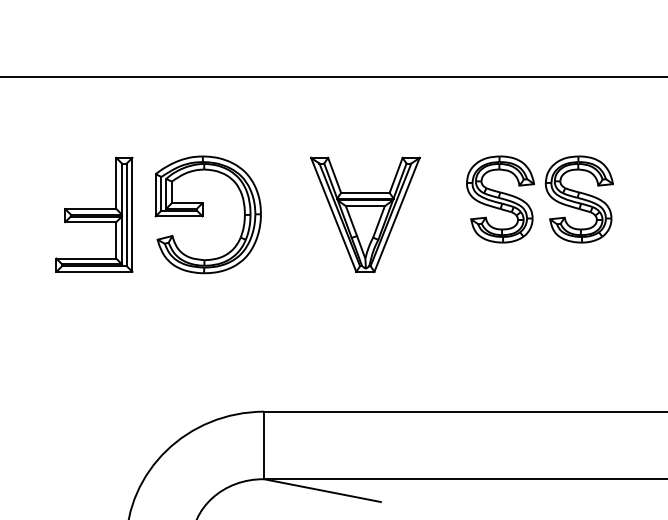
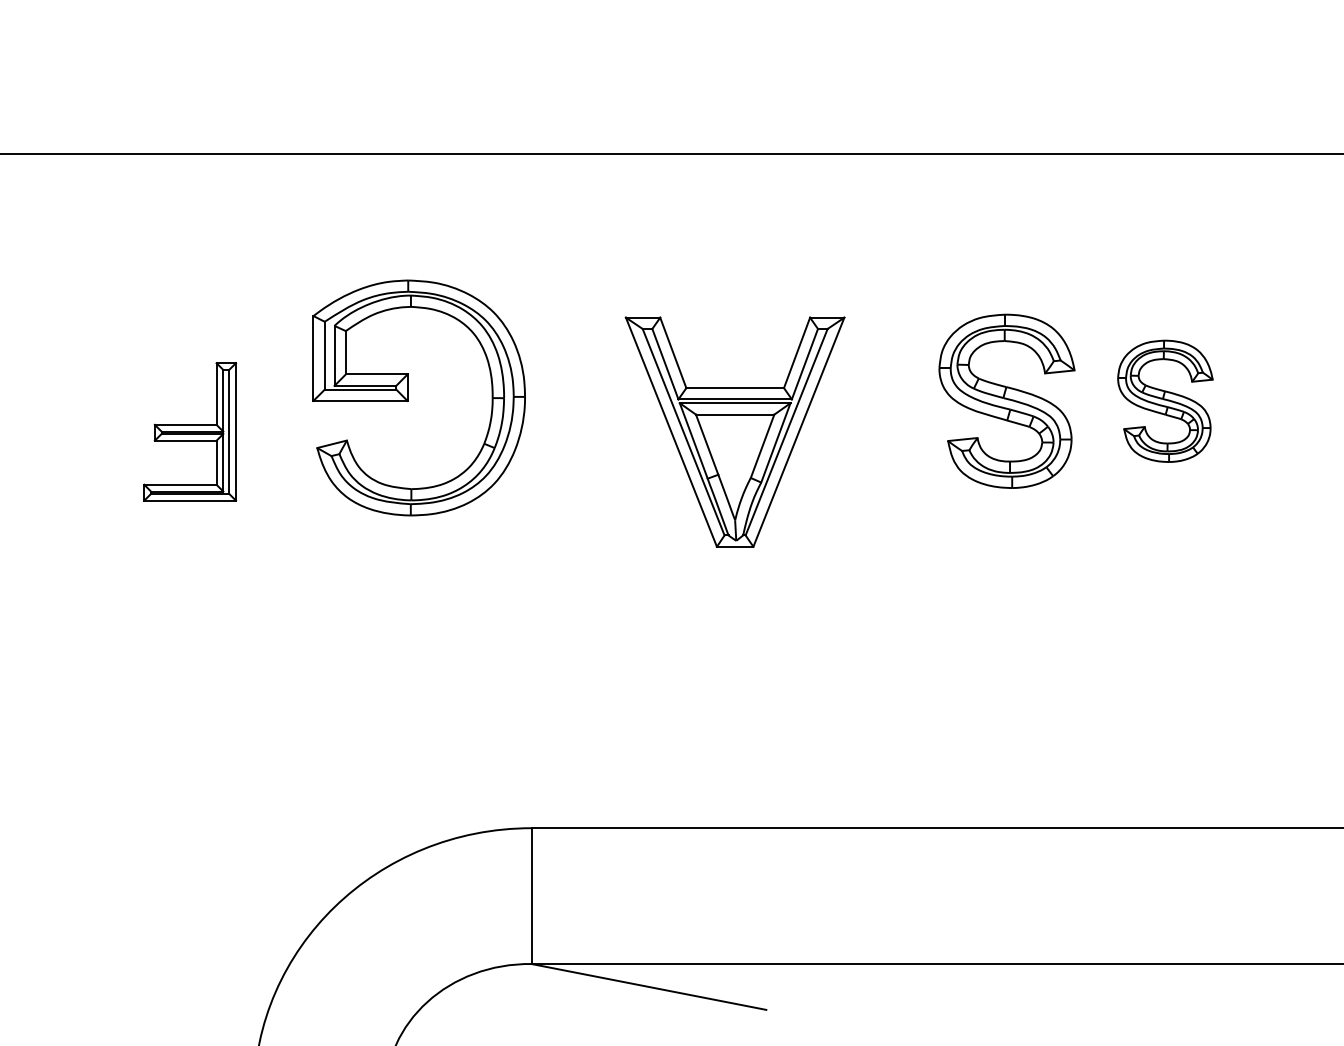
part: (578, 199) -> (1163, 401), size x0.7
part: (94, 214) -> (190, 431), size x0.6
part: (207, 214) -> (417, 397), moved

